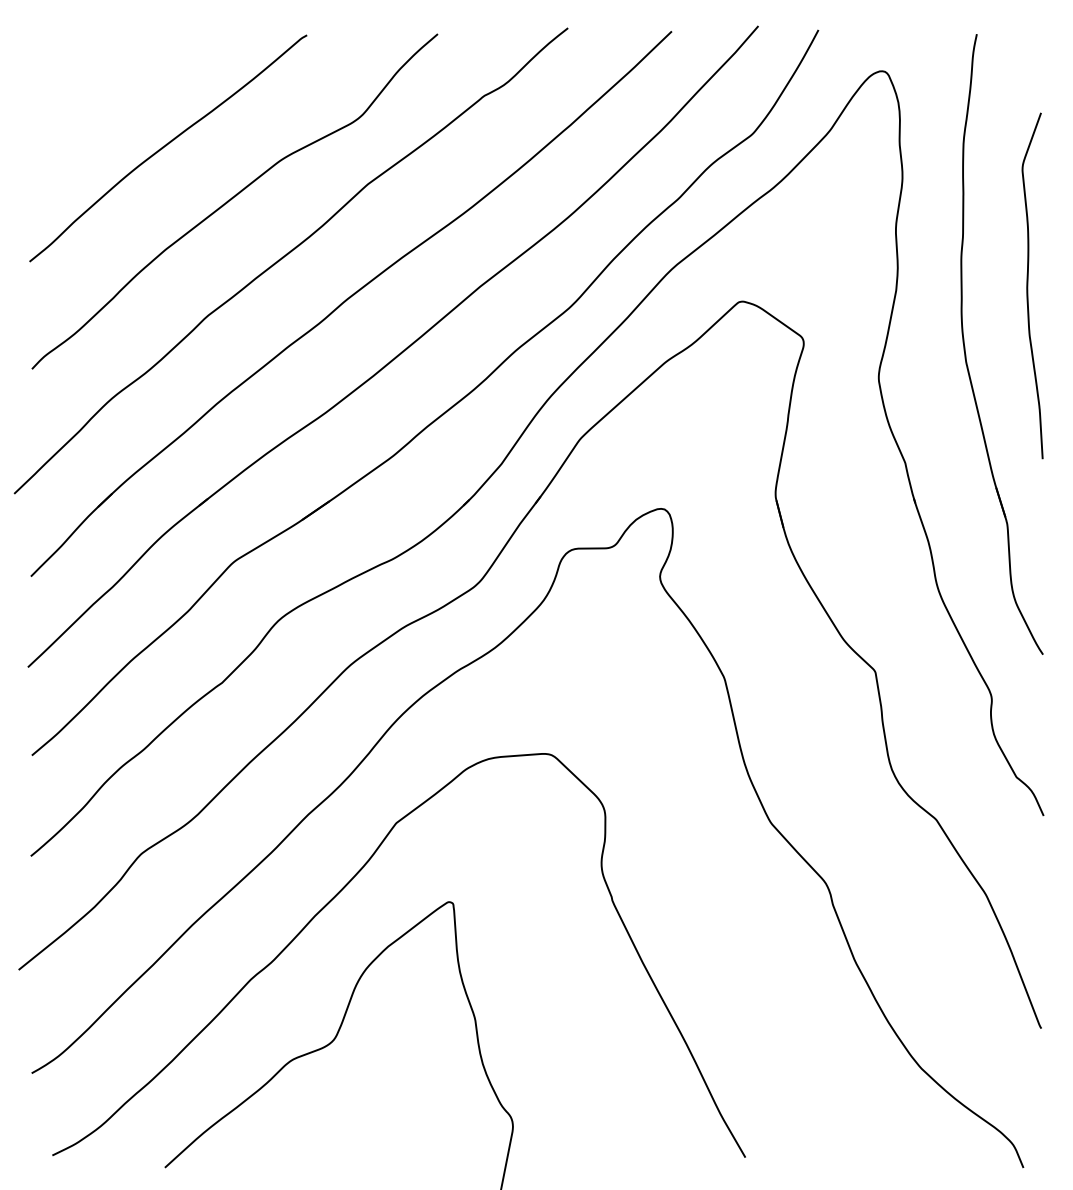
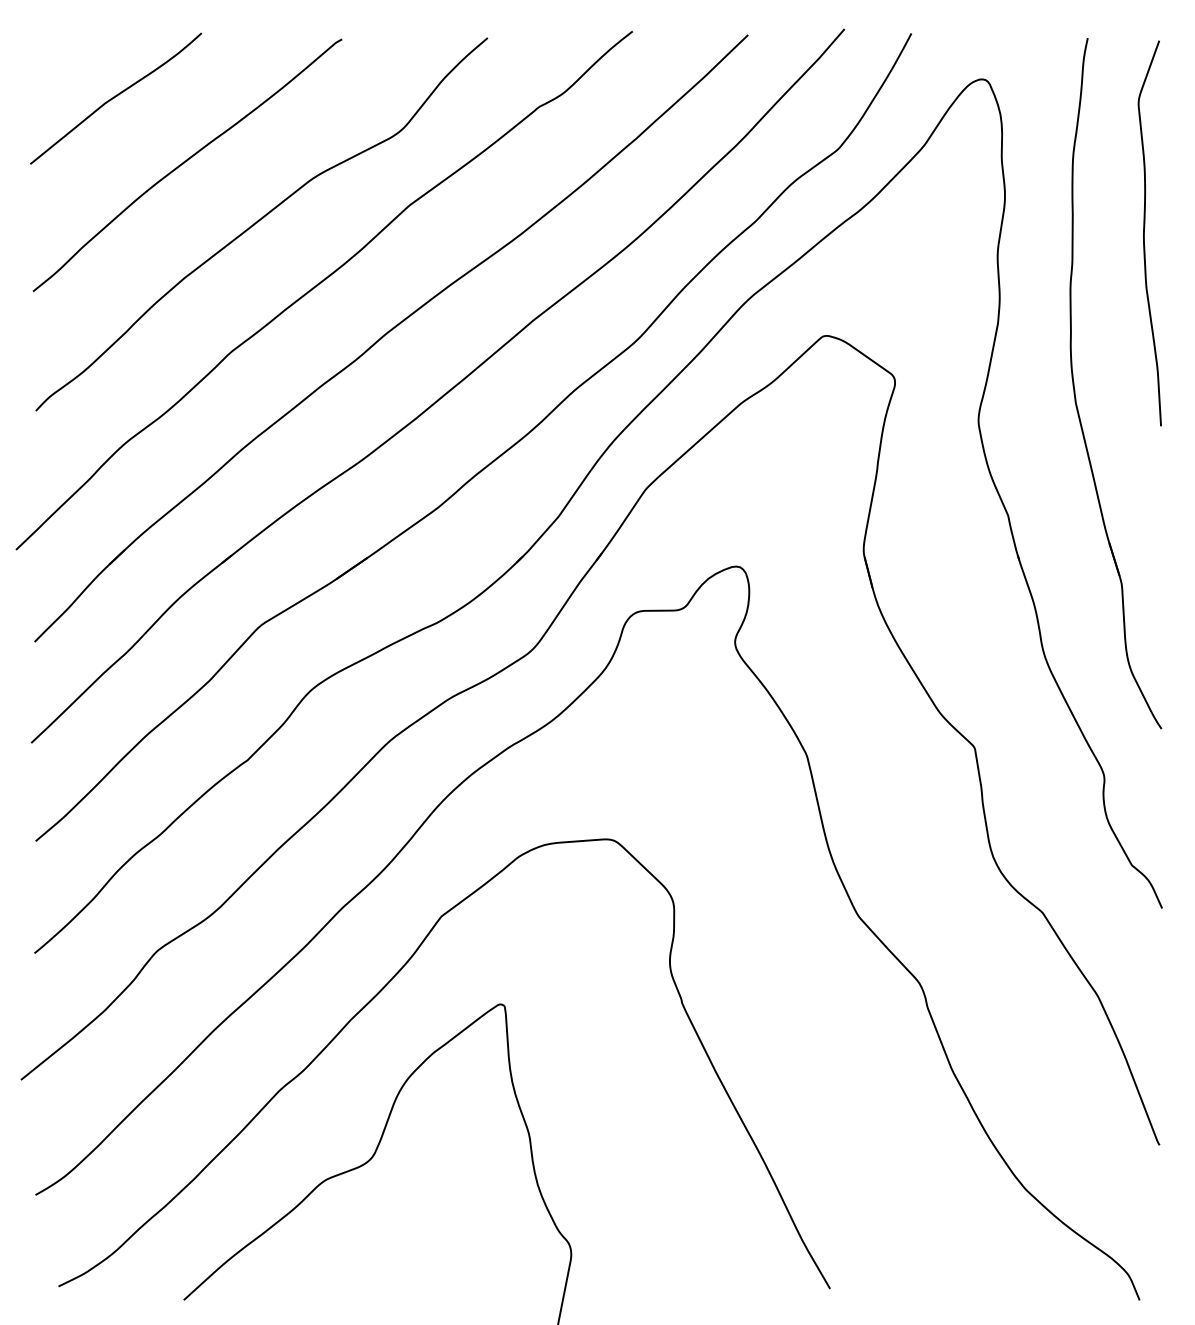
curve: (103, 87) -> (115, 97), added
curve: (1027, 286) -> (1144, 233), moved

